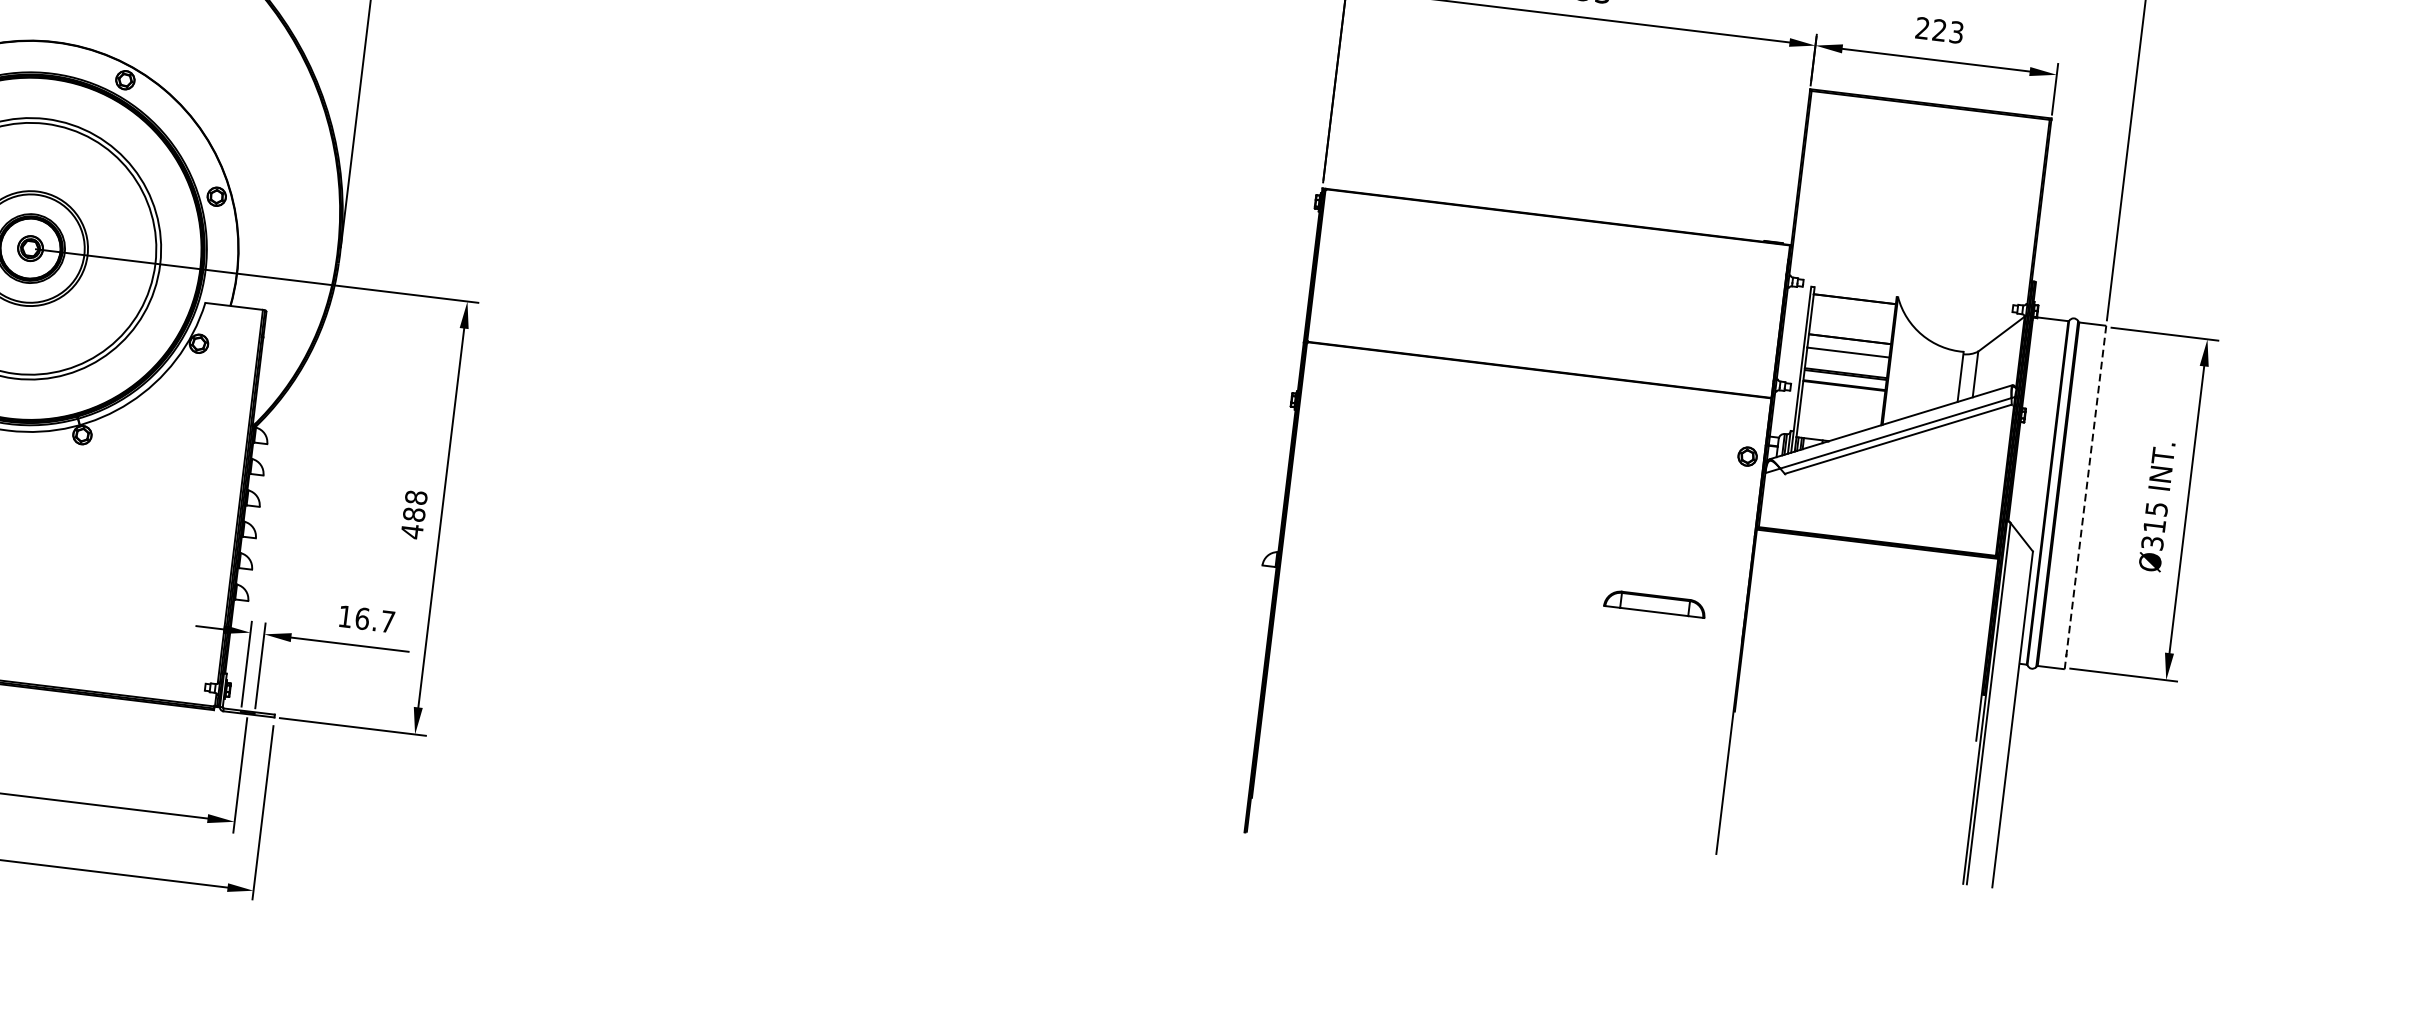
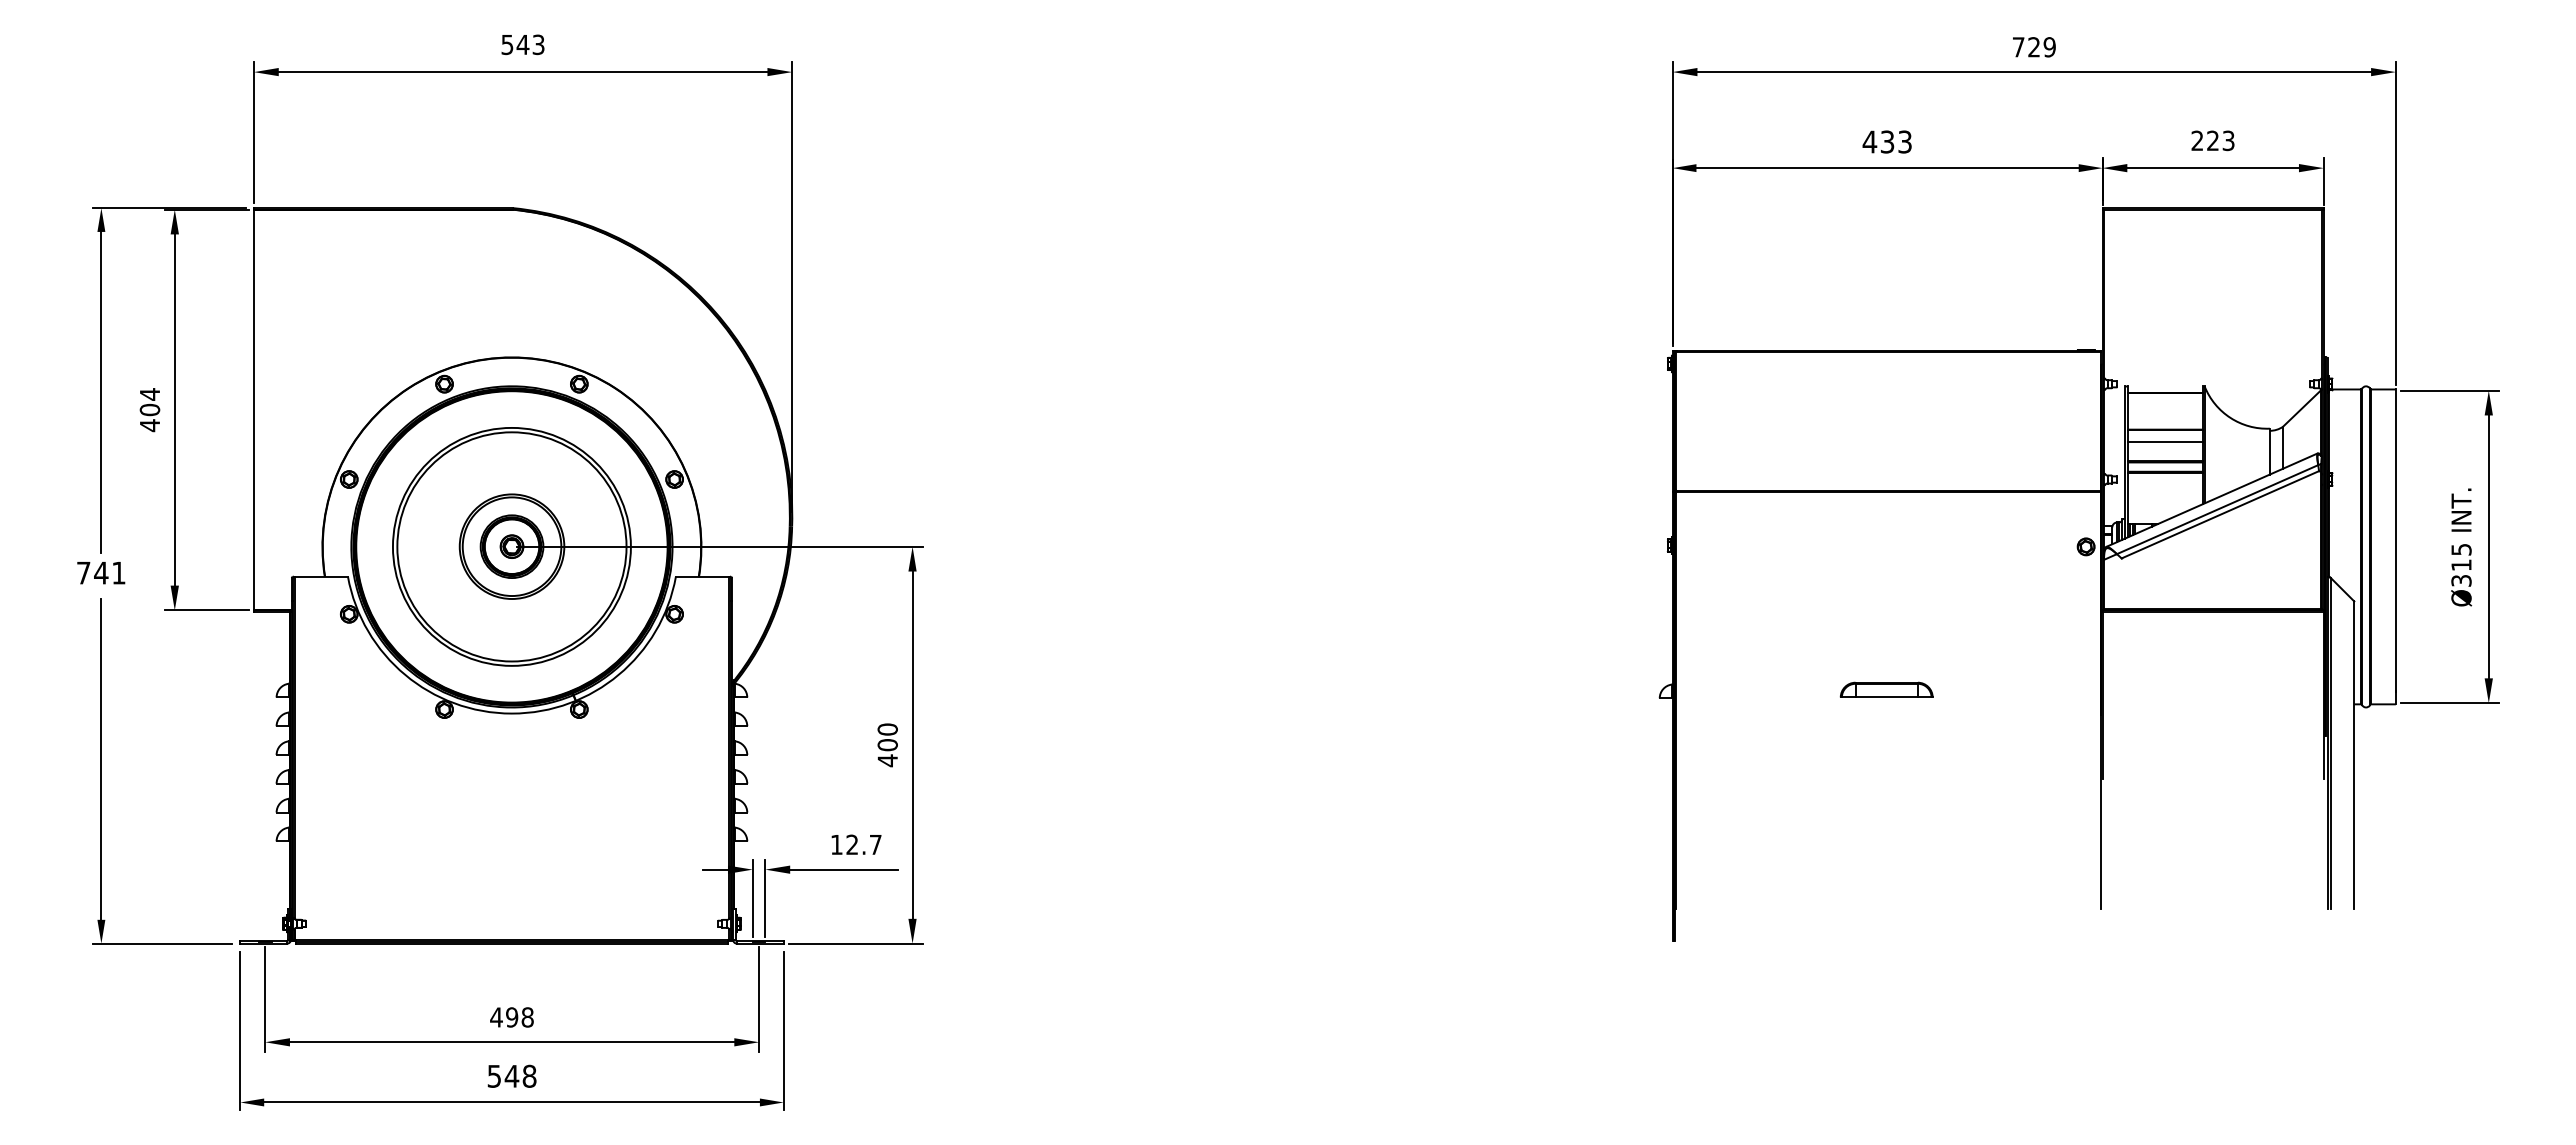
line: (2085, 498) -> (2395, 547), dashed -> solid
text: (414, 506) -> (887, 737), 488 -> 400
part: (1655, 603) -> (1886, 689), moved
text: (362, 618) -> (852, 844), 16.7 -> 12.7

